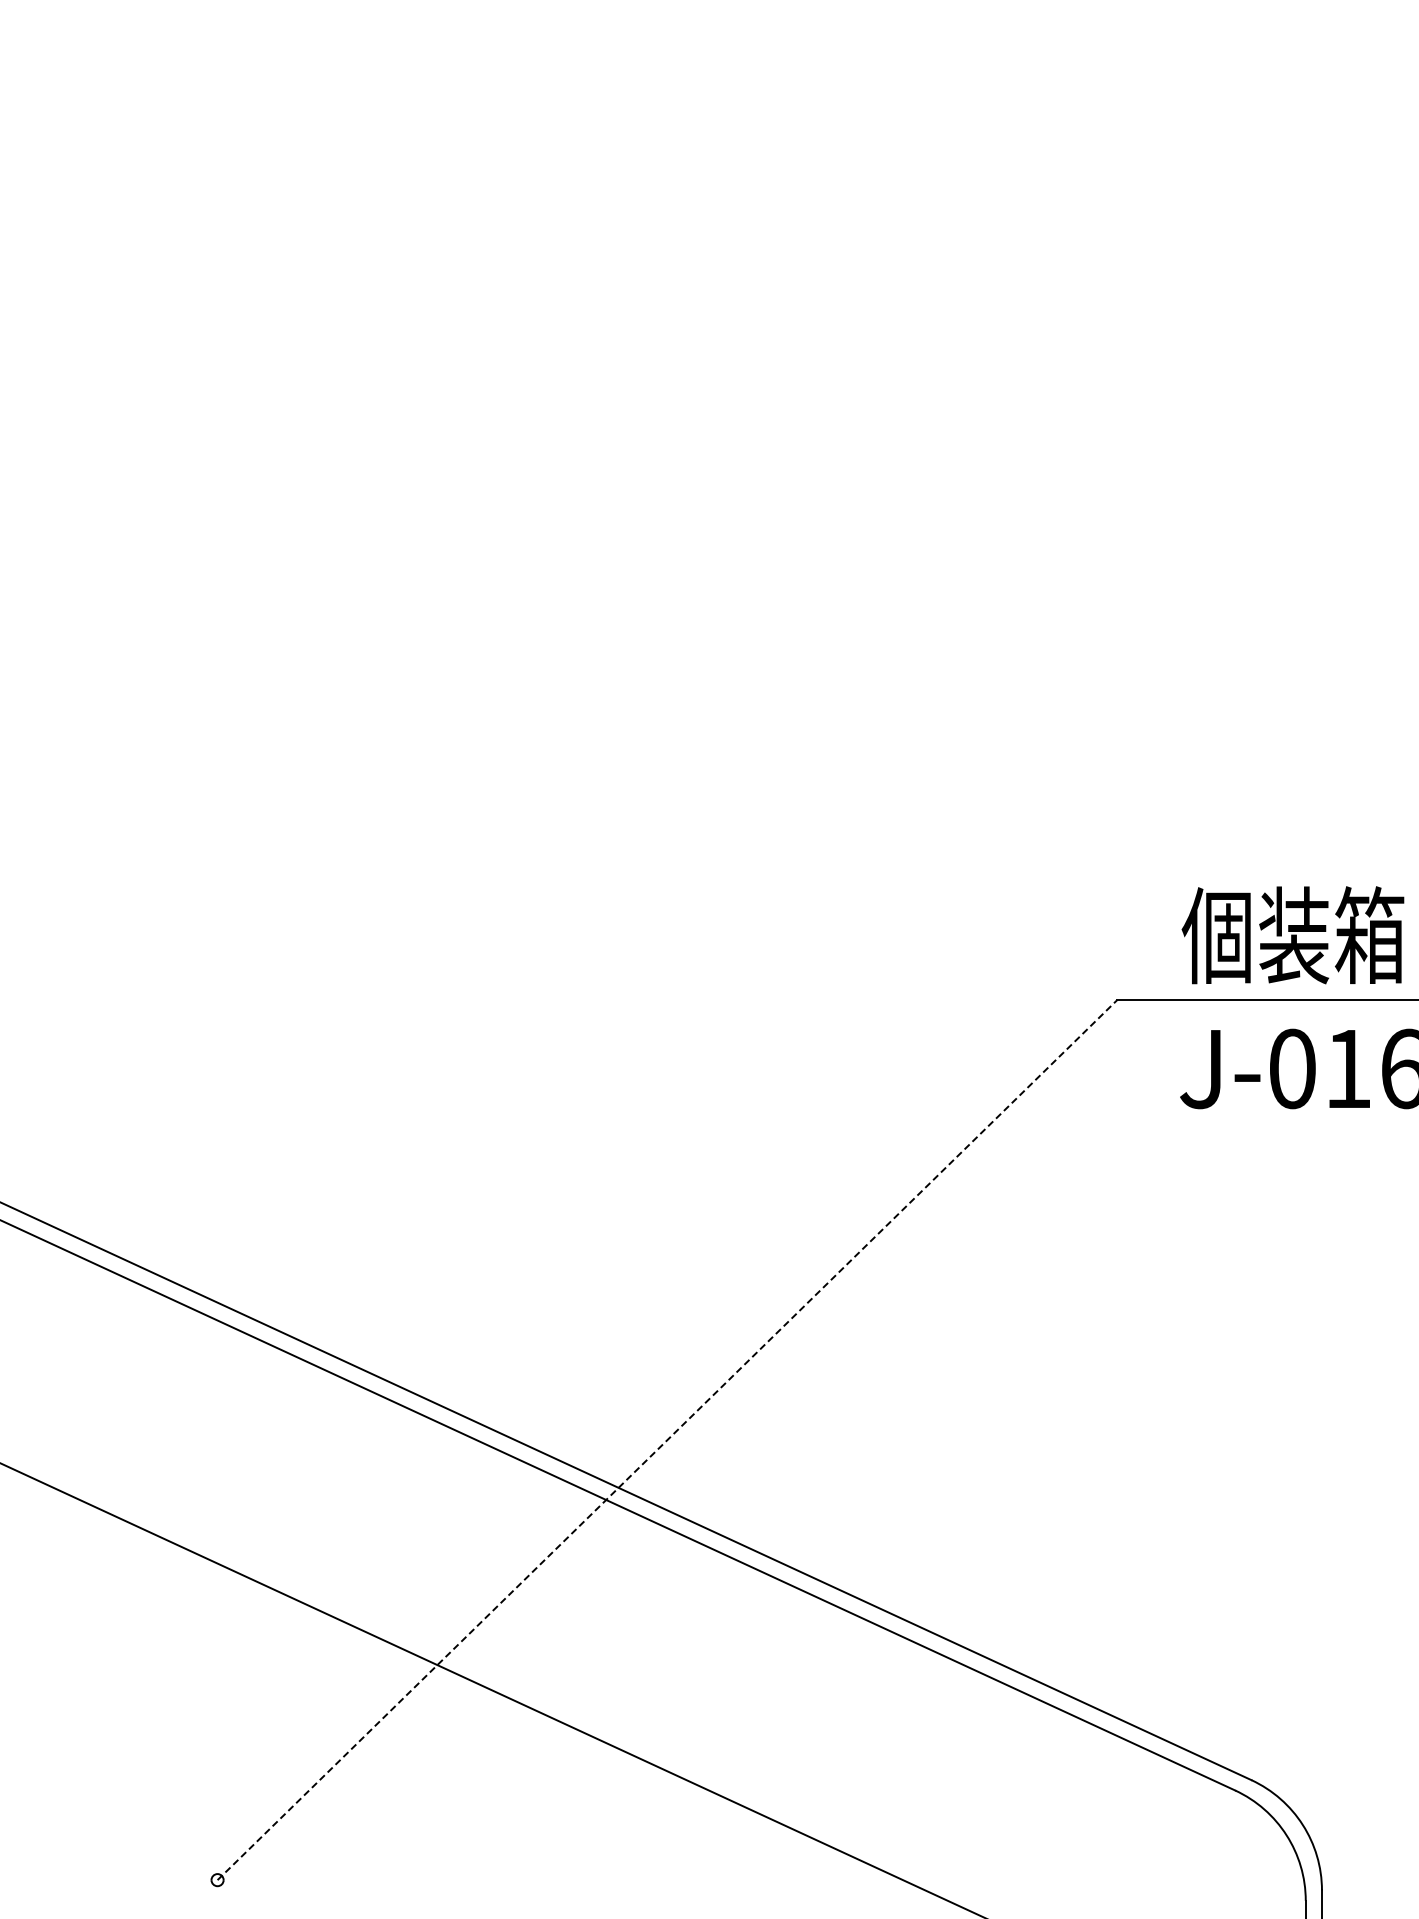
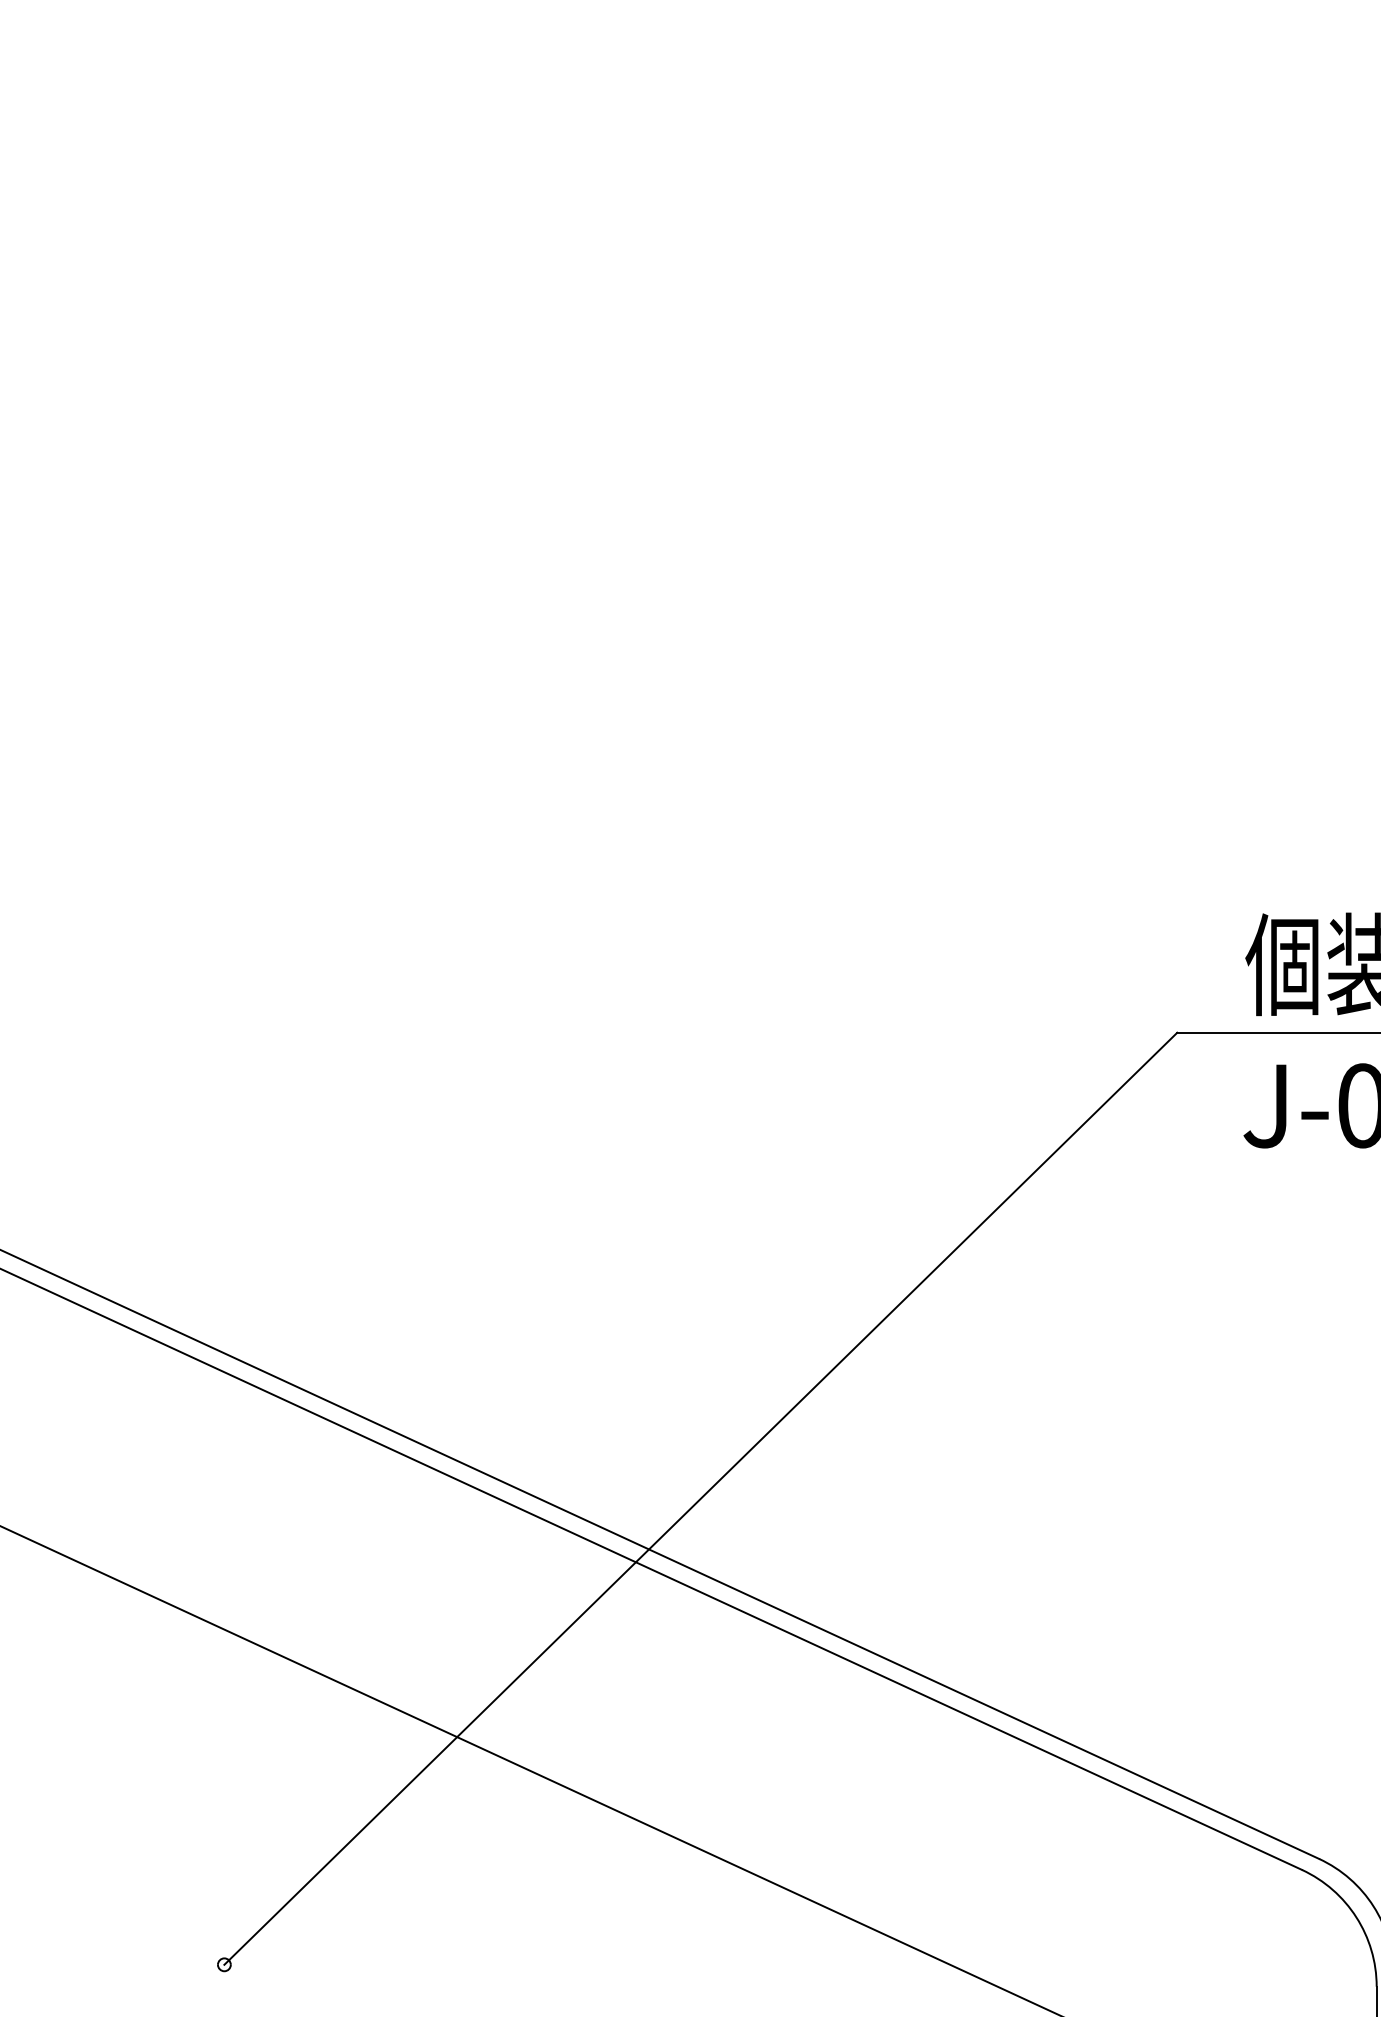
line: (667, 1439) -> (700, 1498), dashed -> solid

